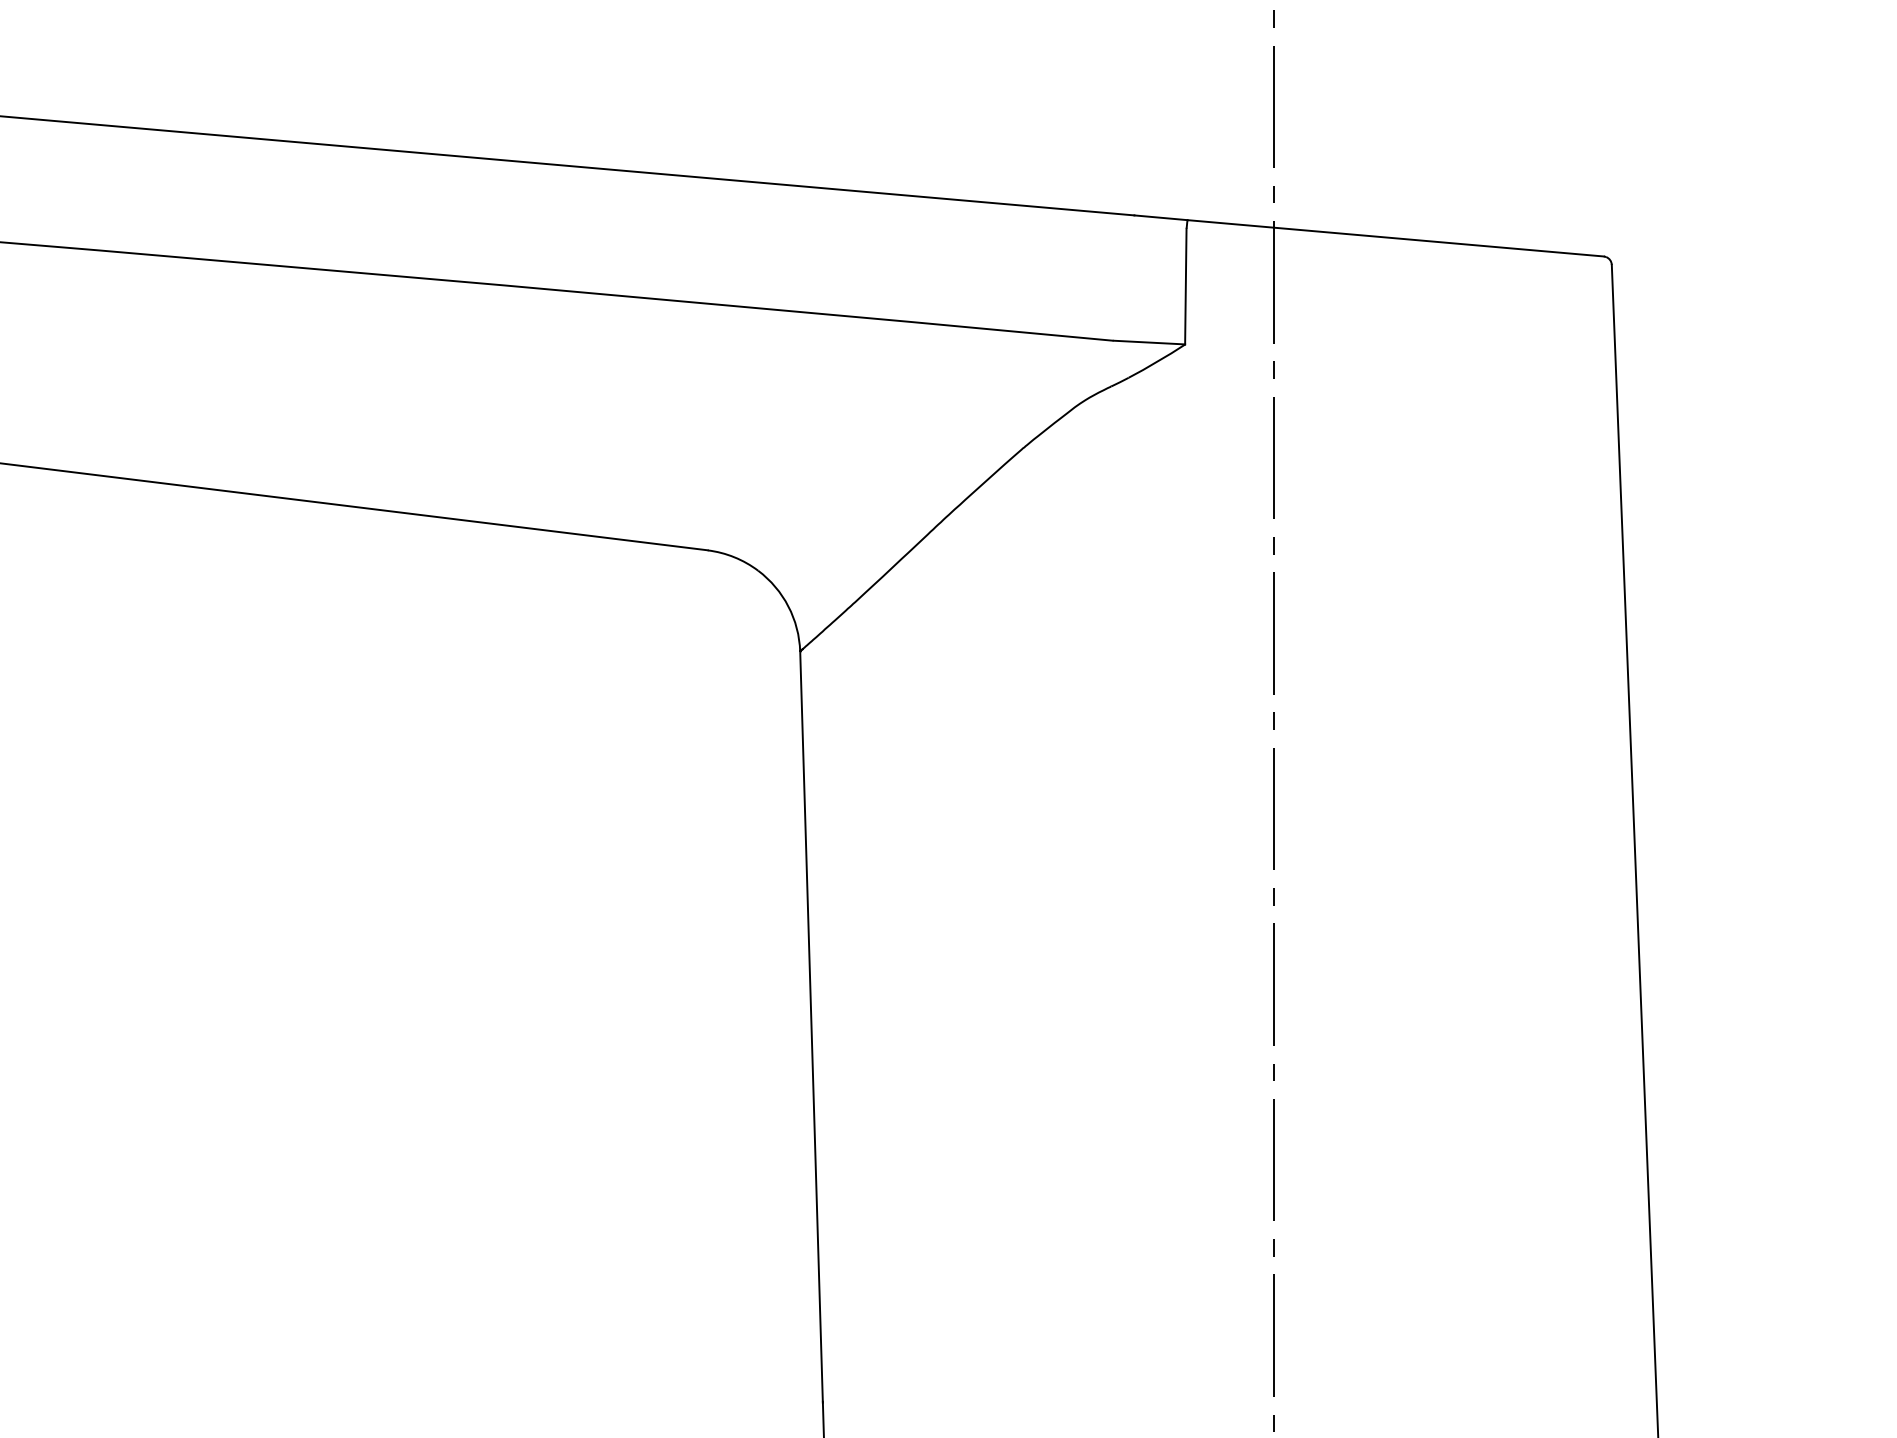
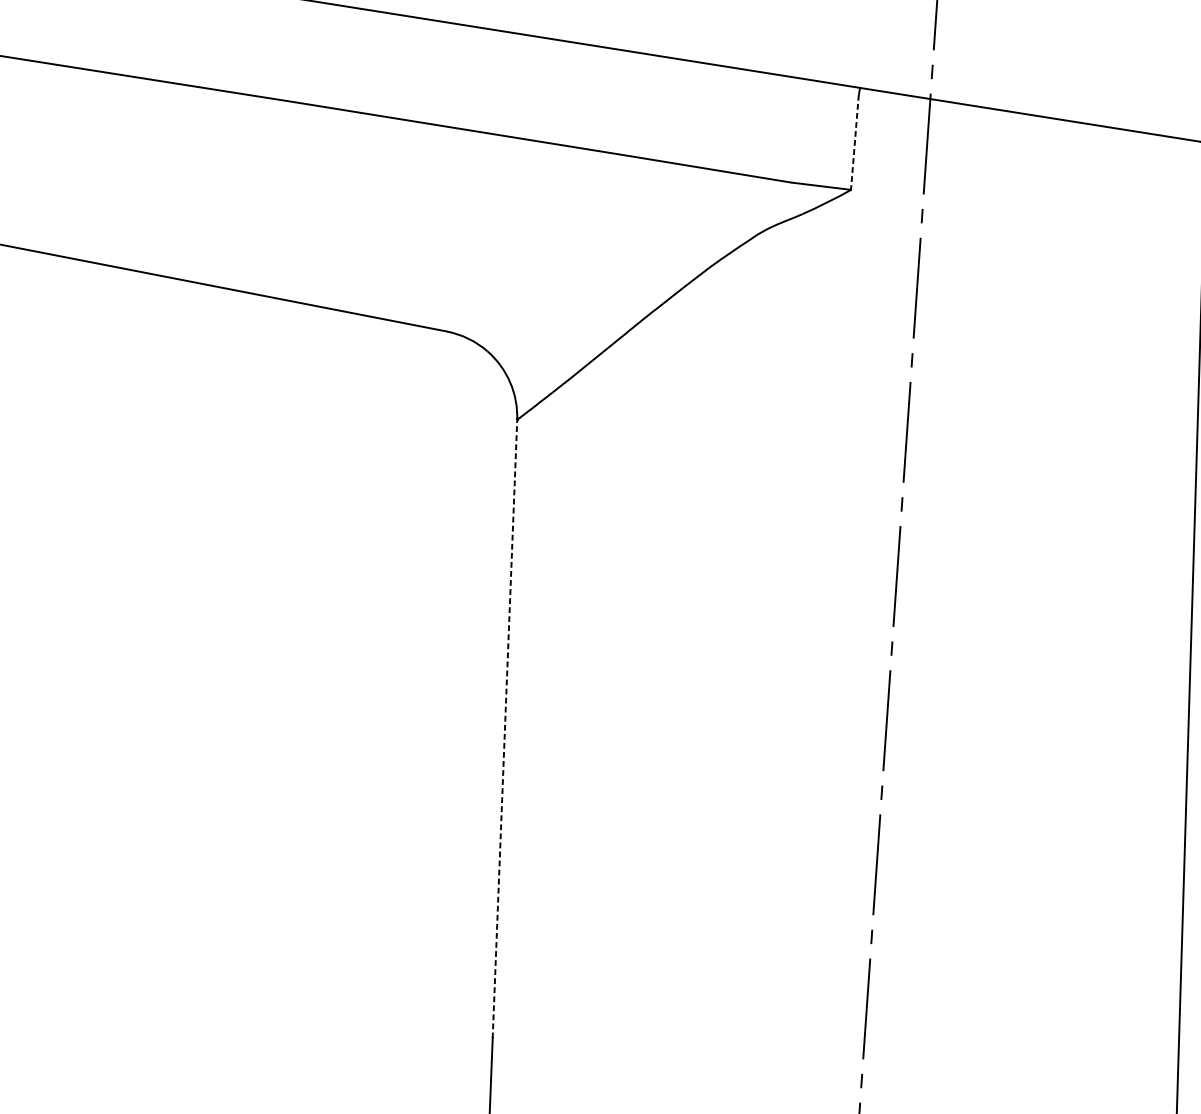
line: (1185, 286) -> (854, 142), solid -> dashed
line: (811, 1027) -> (504, 729), solid -> dashed

